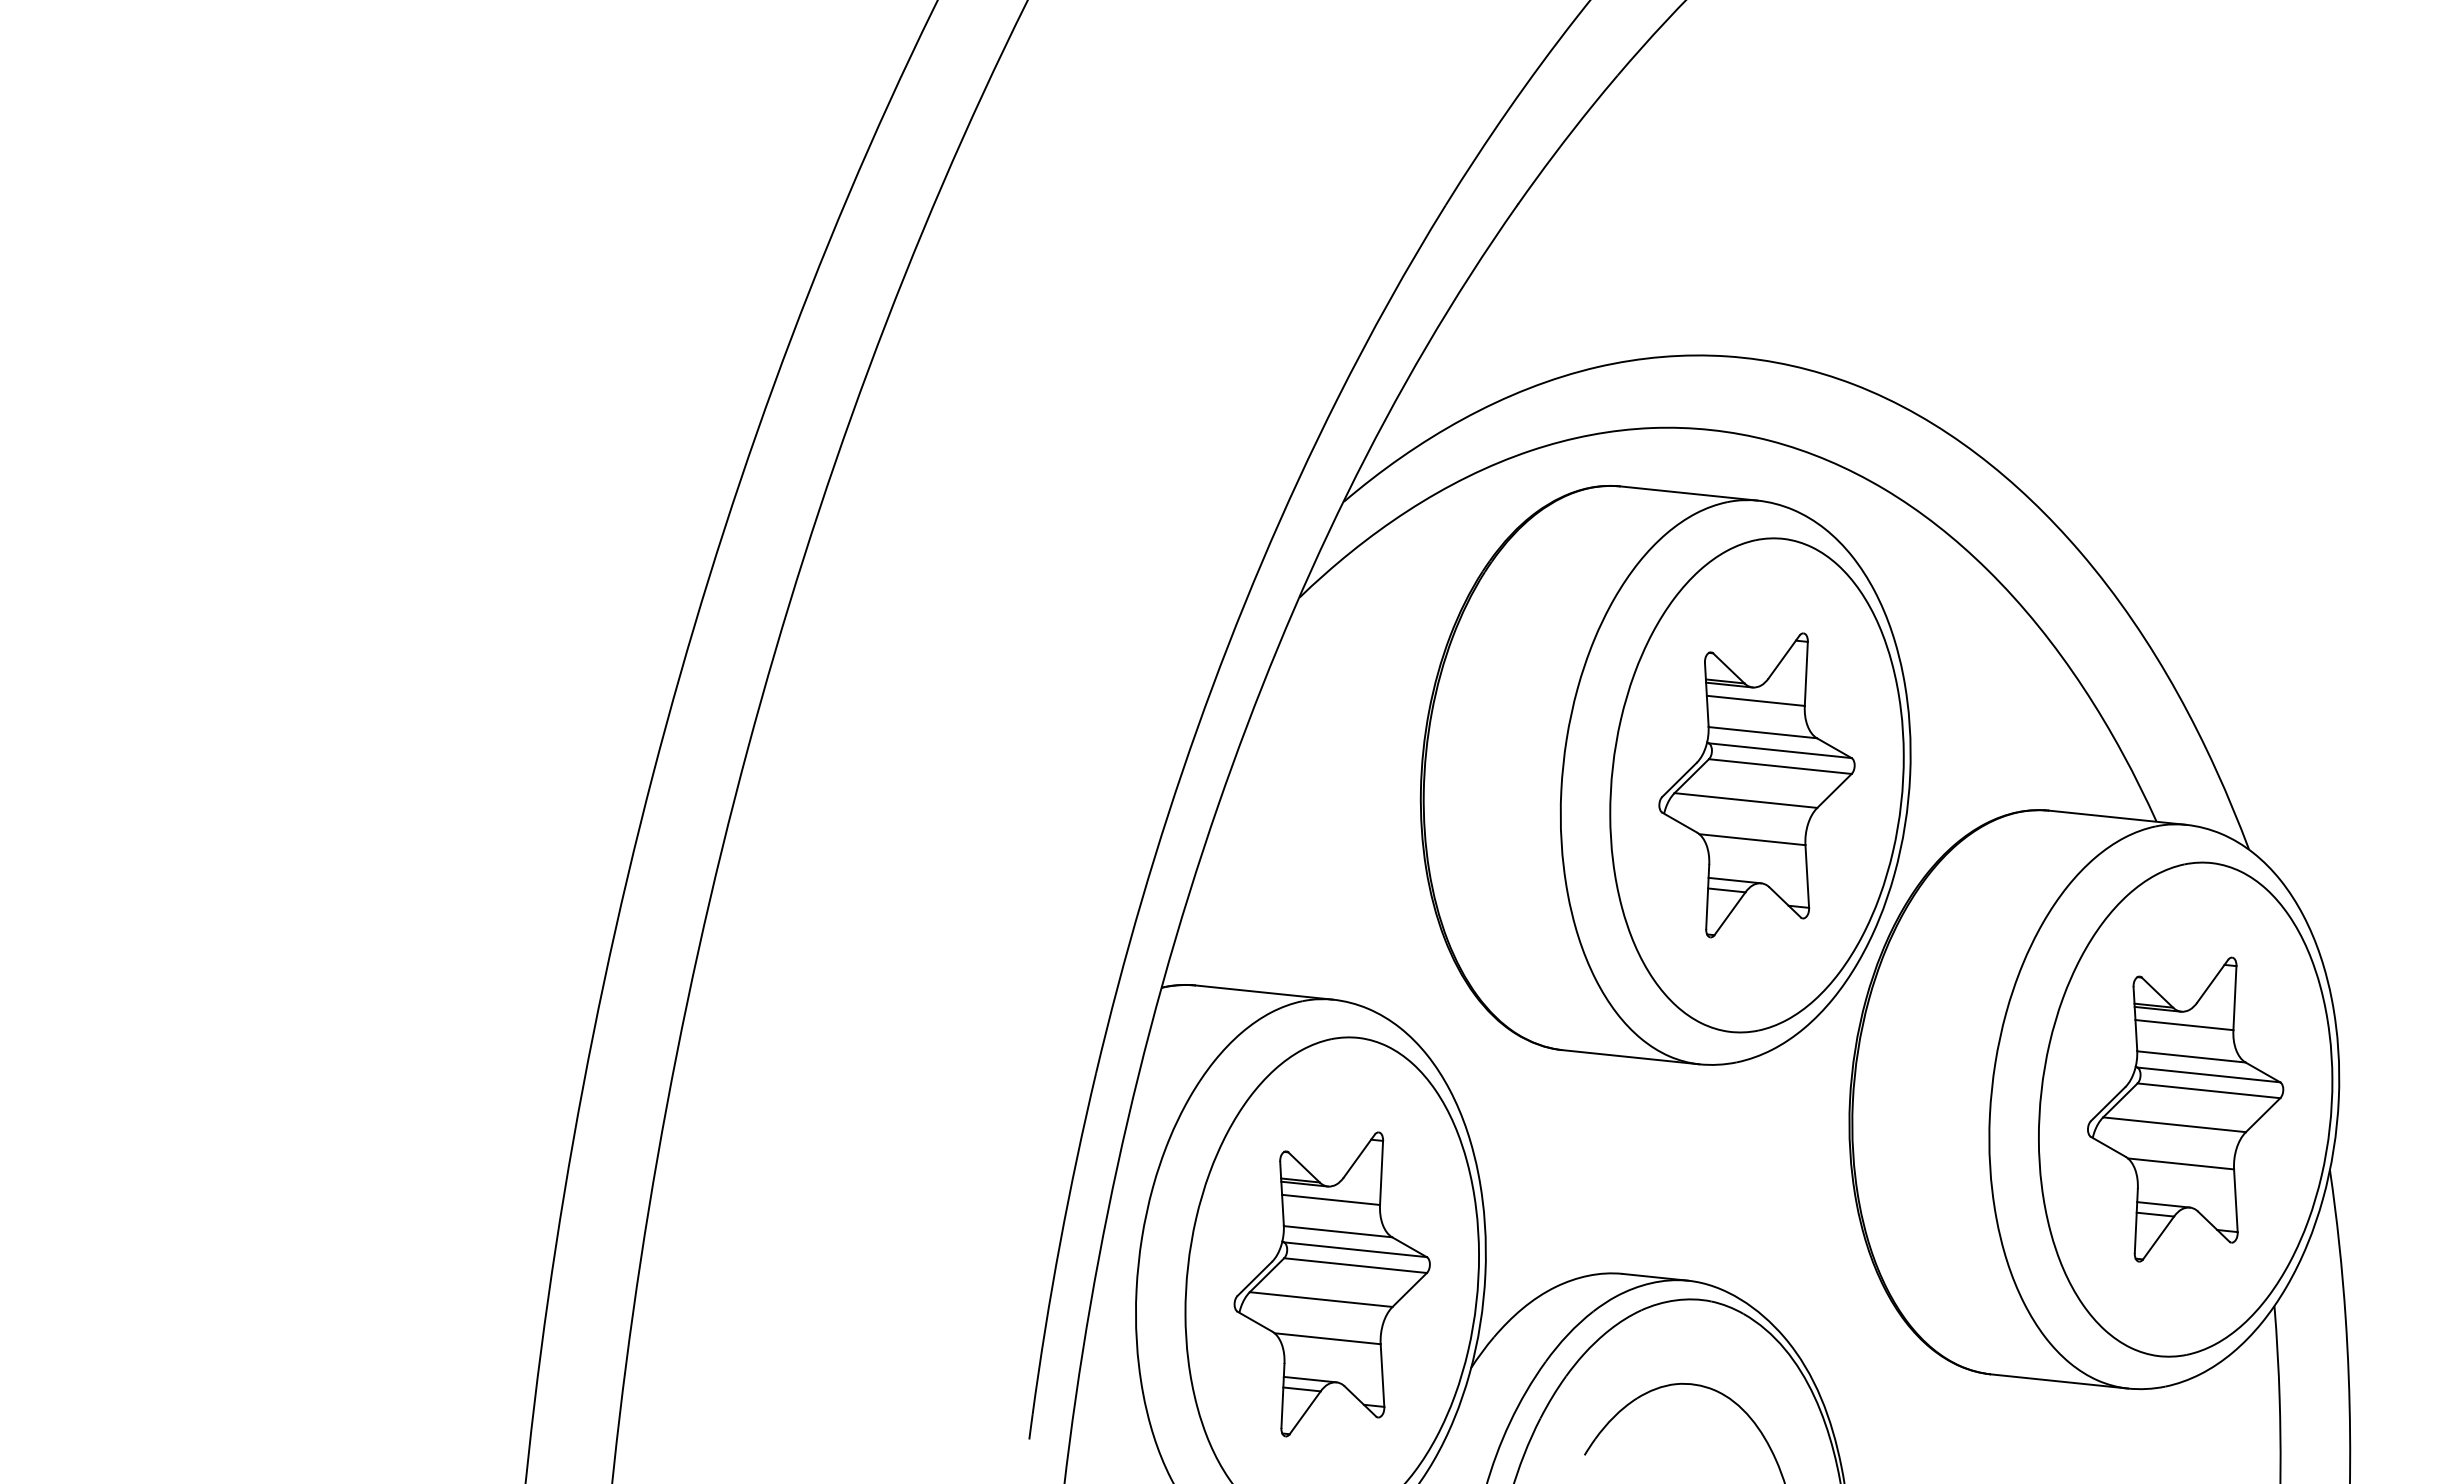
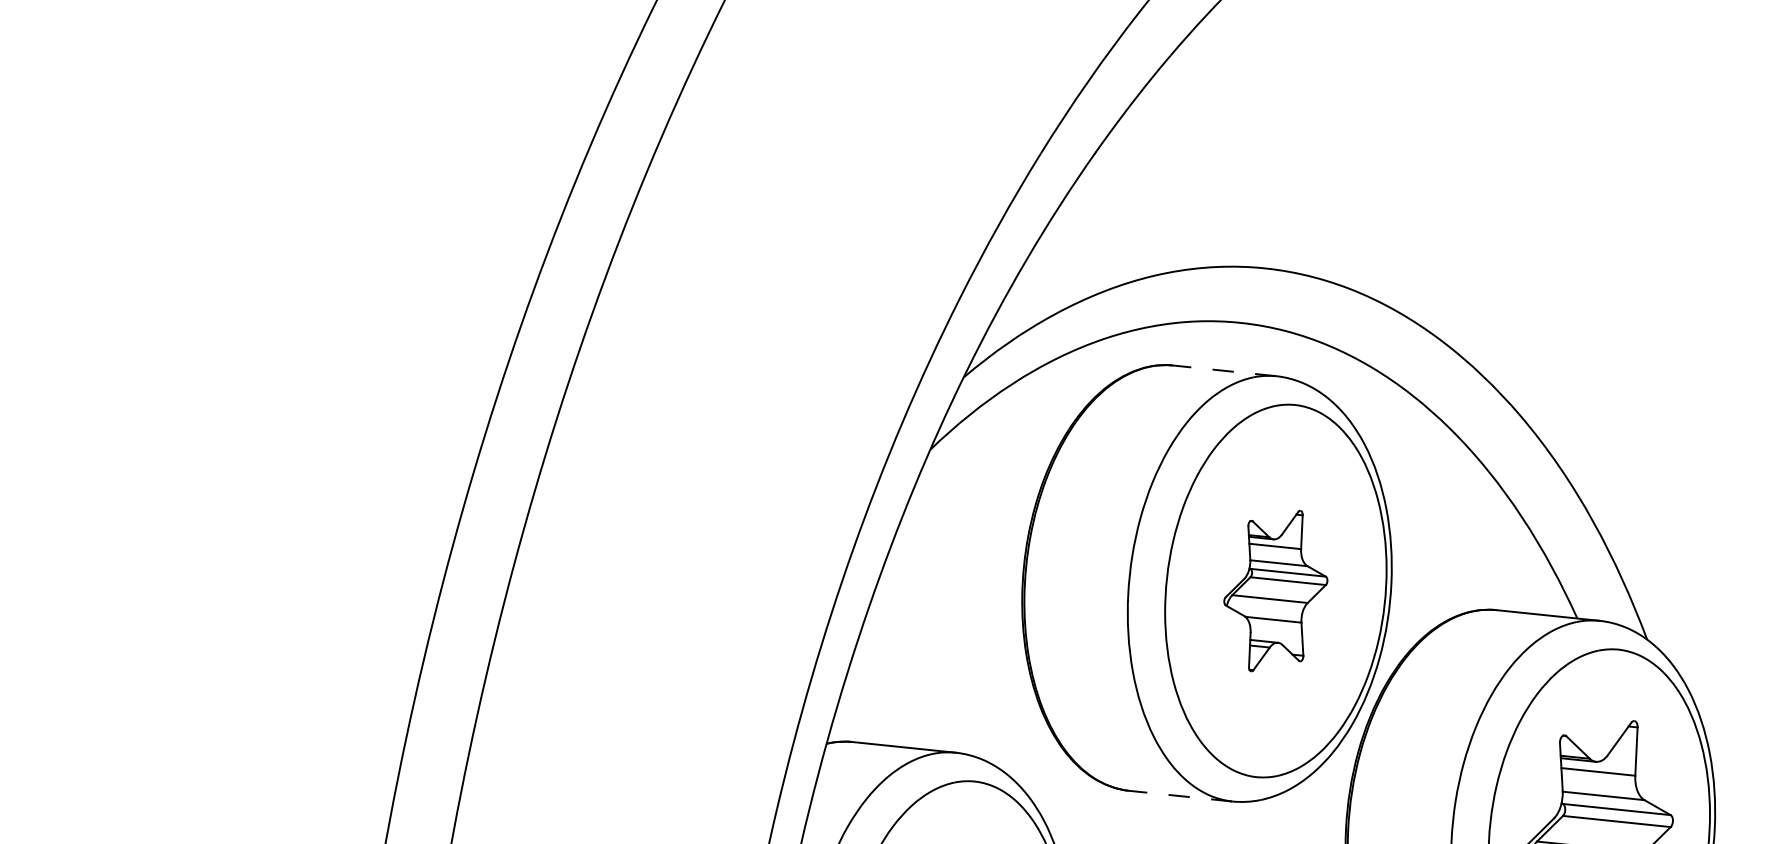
line: (1689, 493) -> (1224, 370), solid -> dashed
part: (1756, 785) -> (1275, 591), size x0.7
line: (1630, 1057) -> (1180, 796), solid -> dashed

